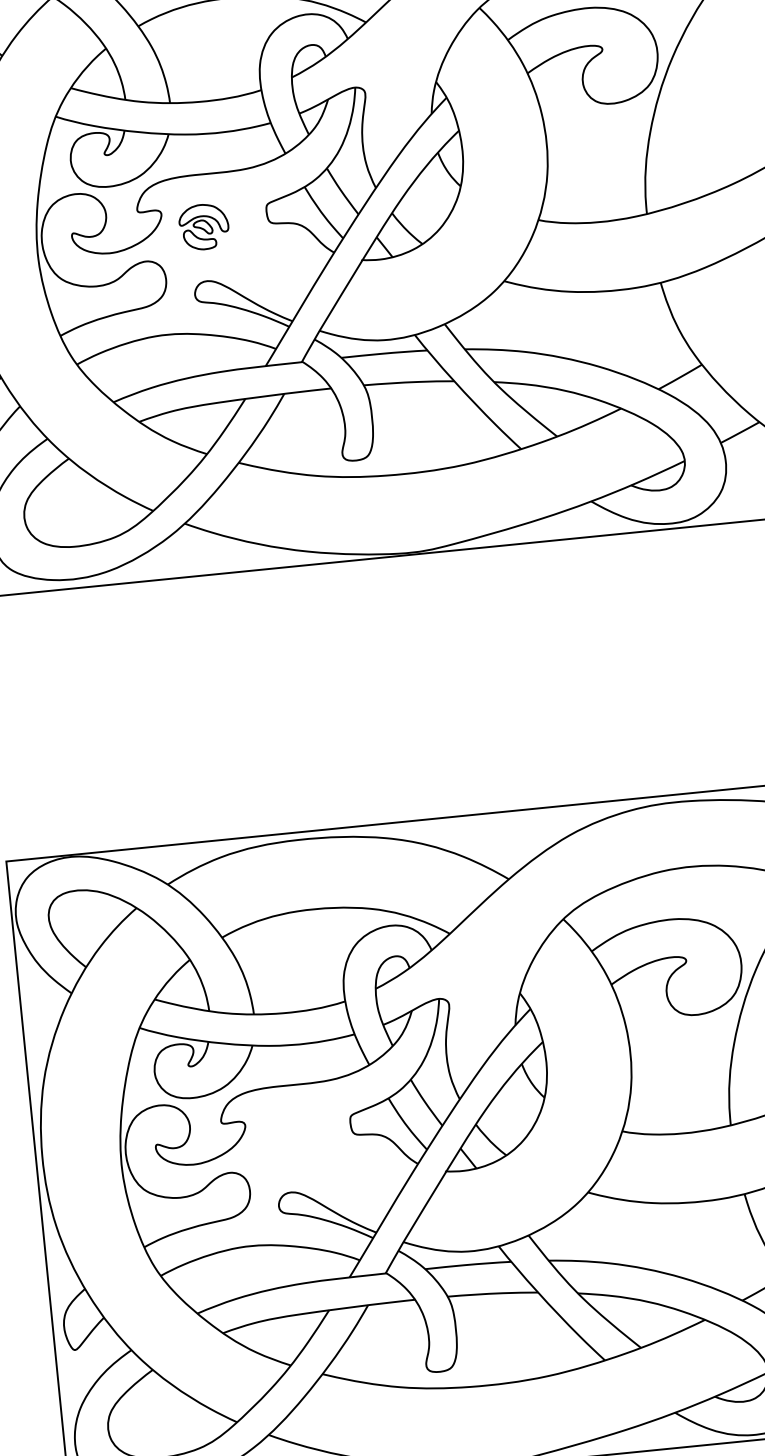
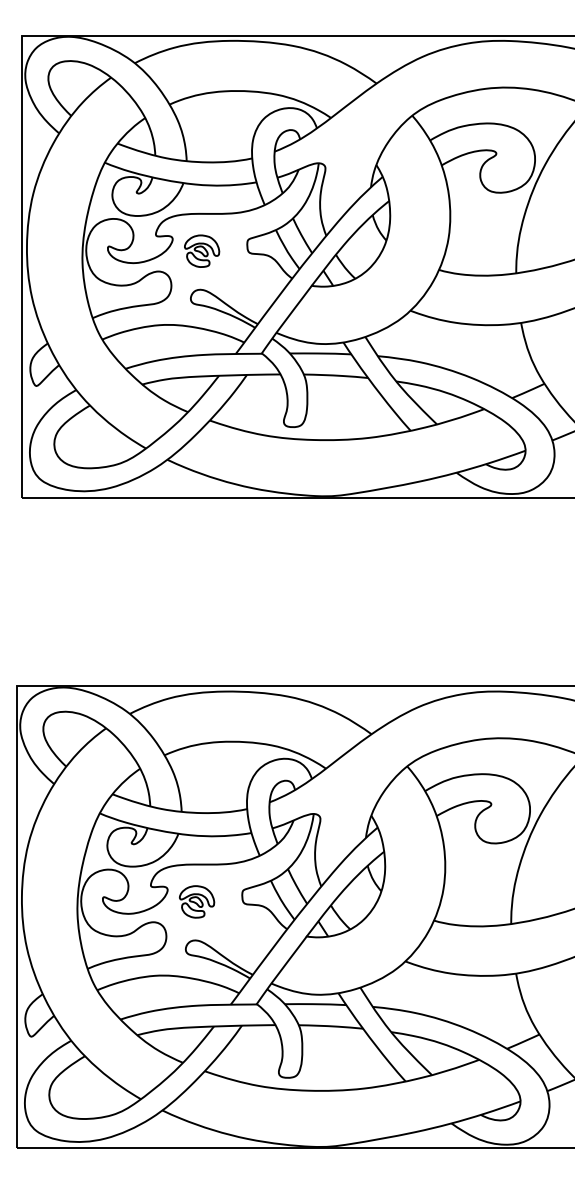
part: (288, 1137) -> (197, 901), added

